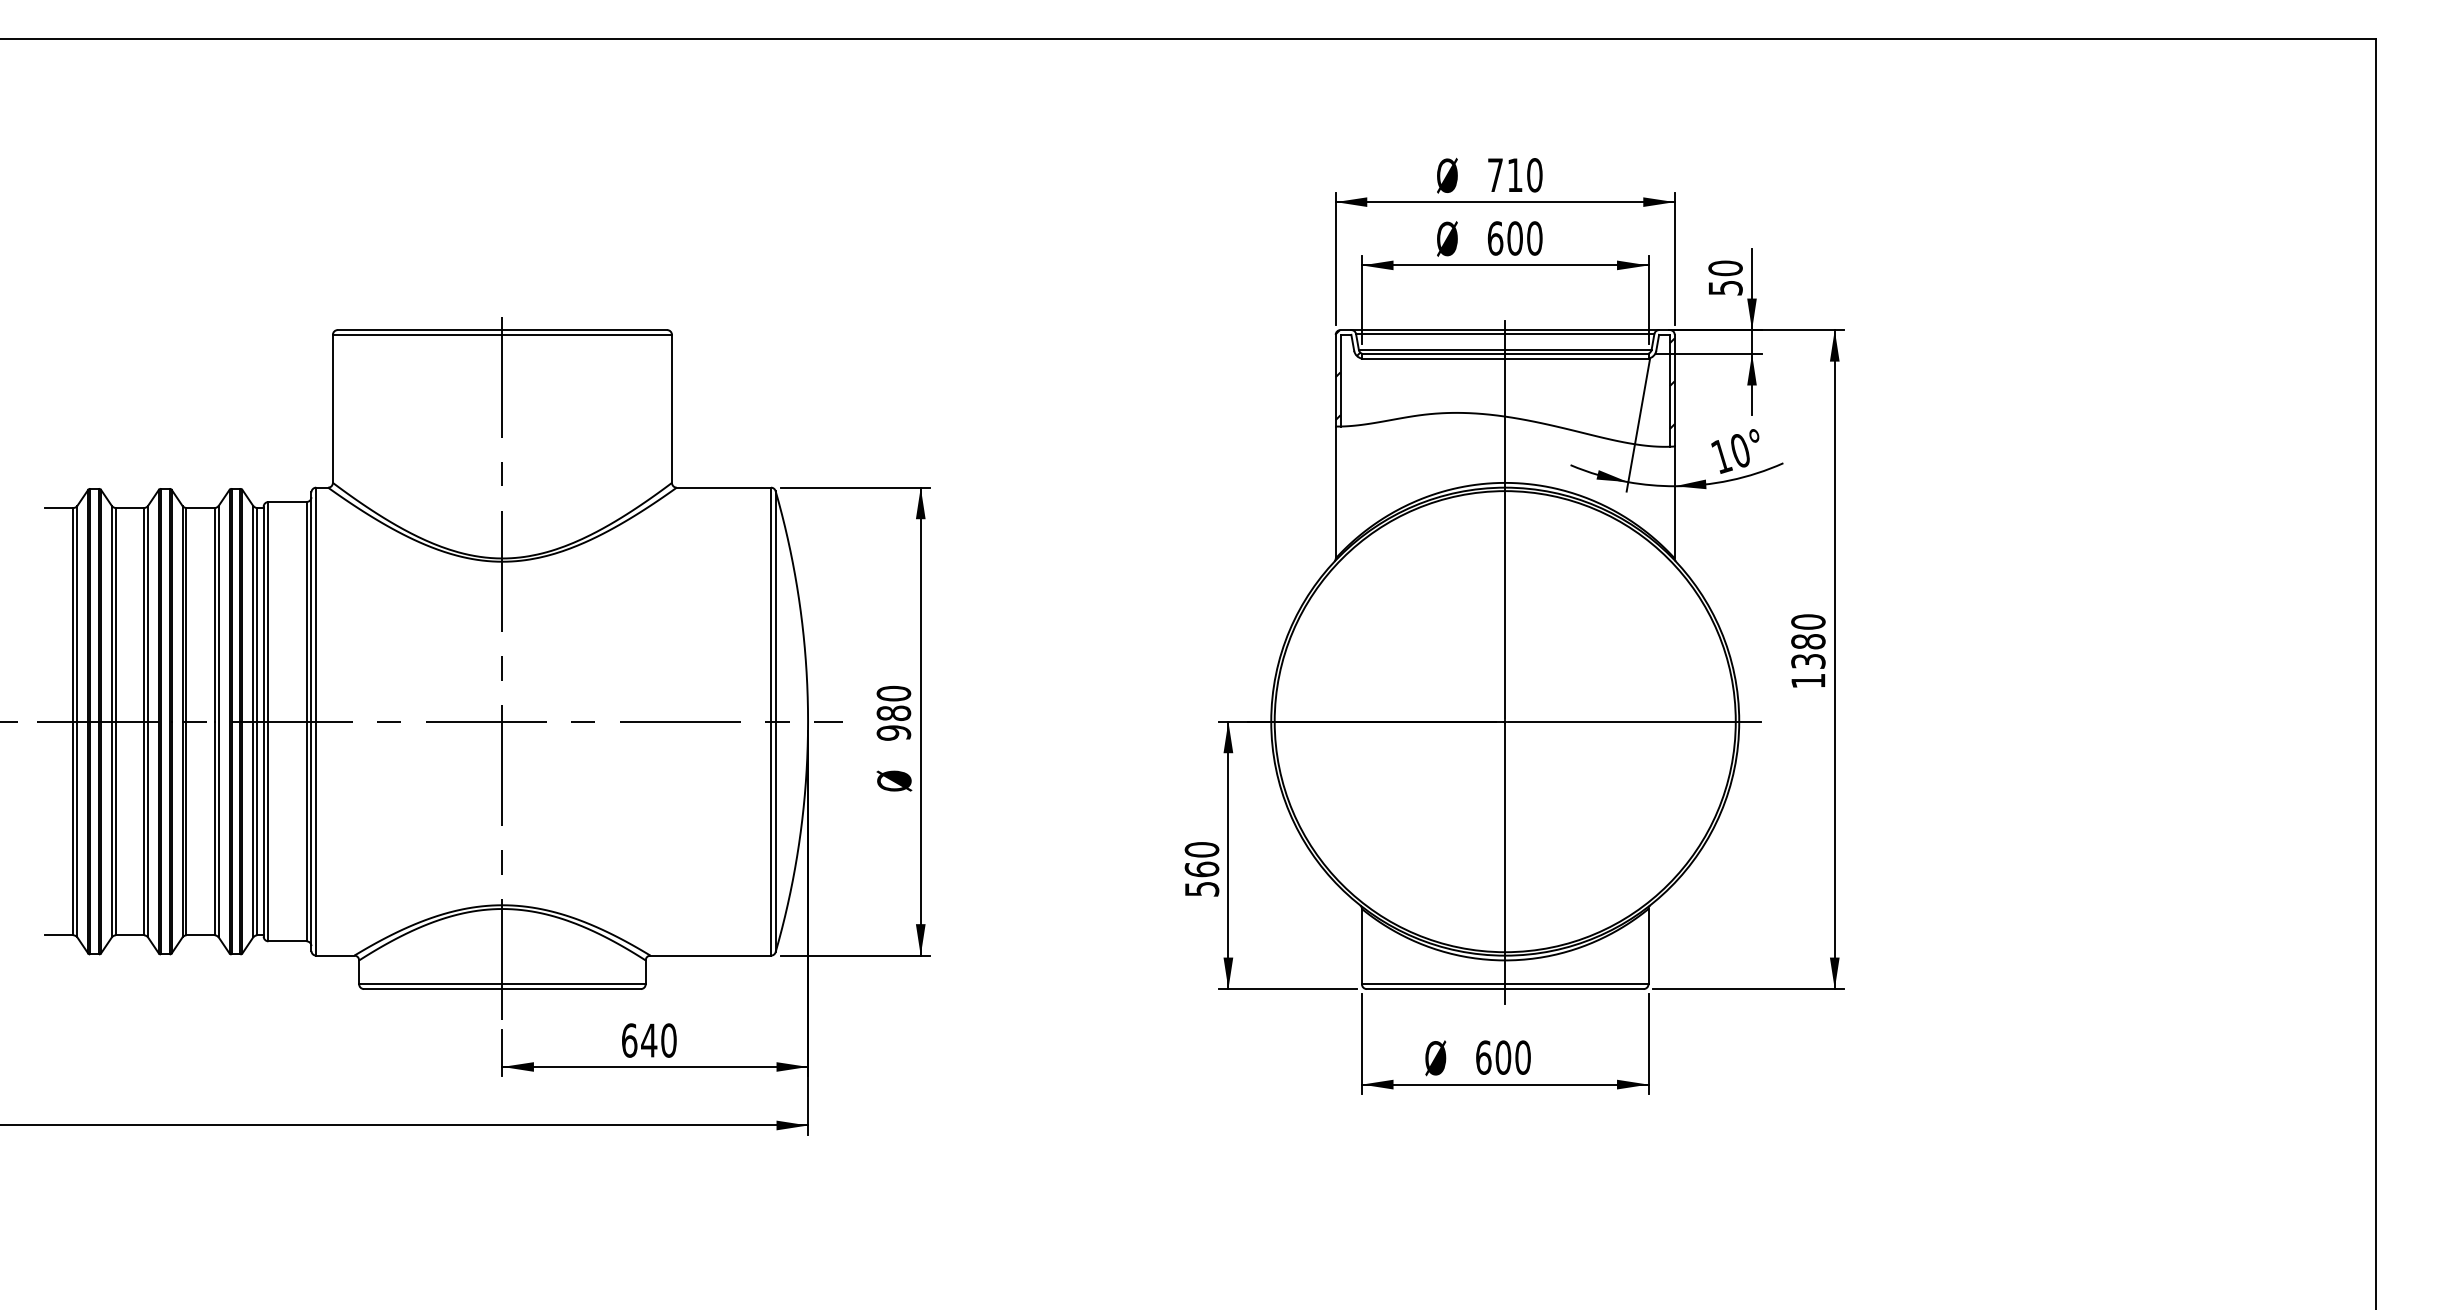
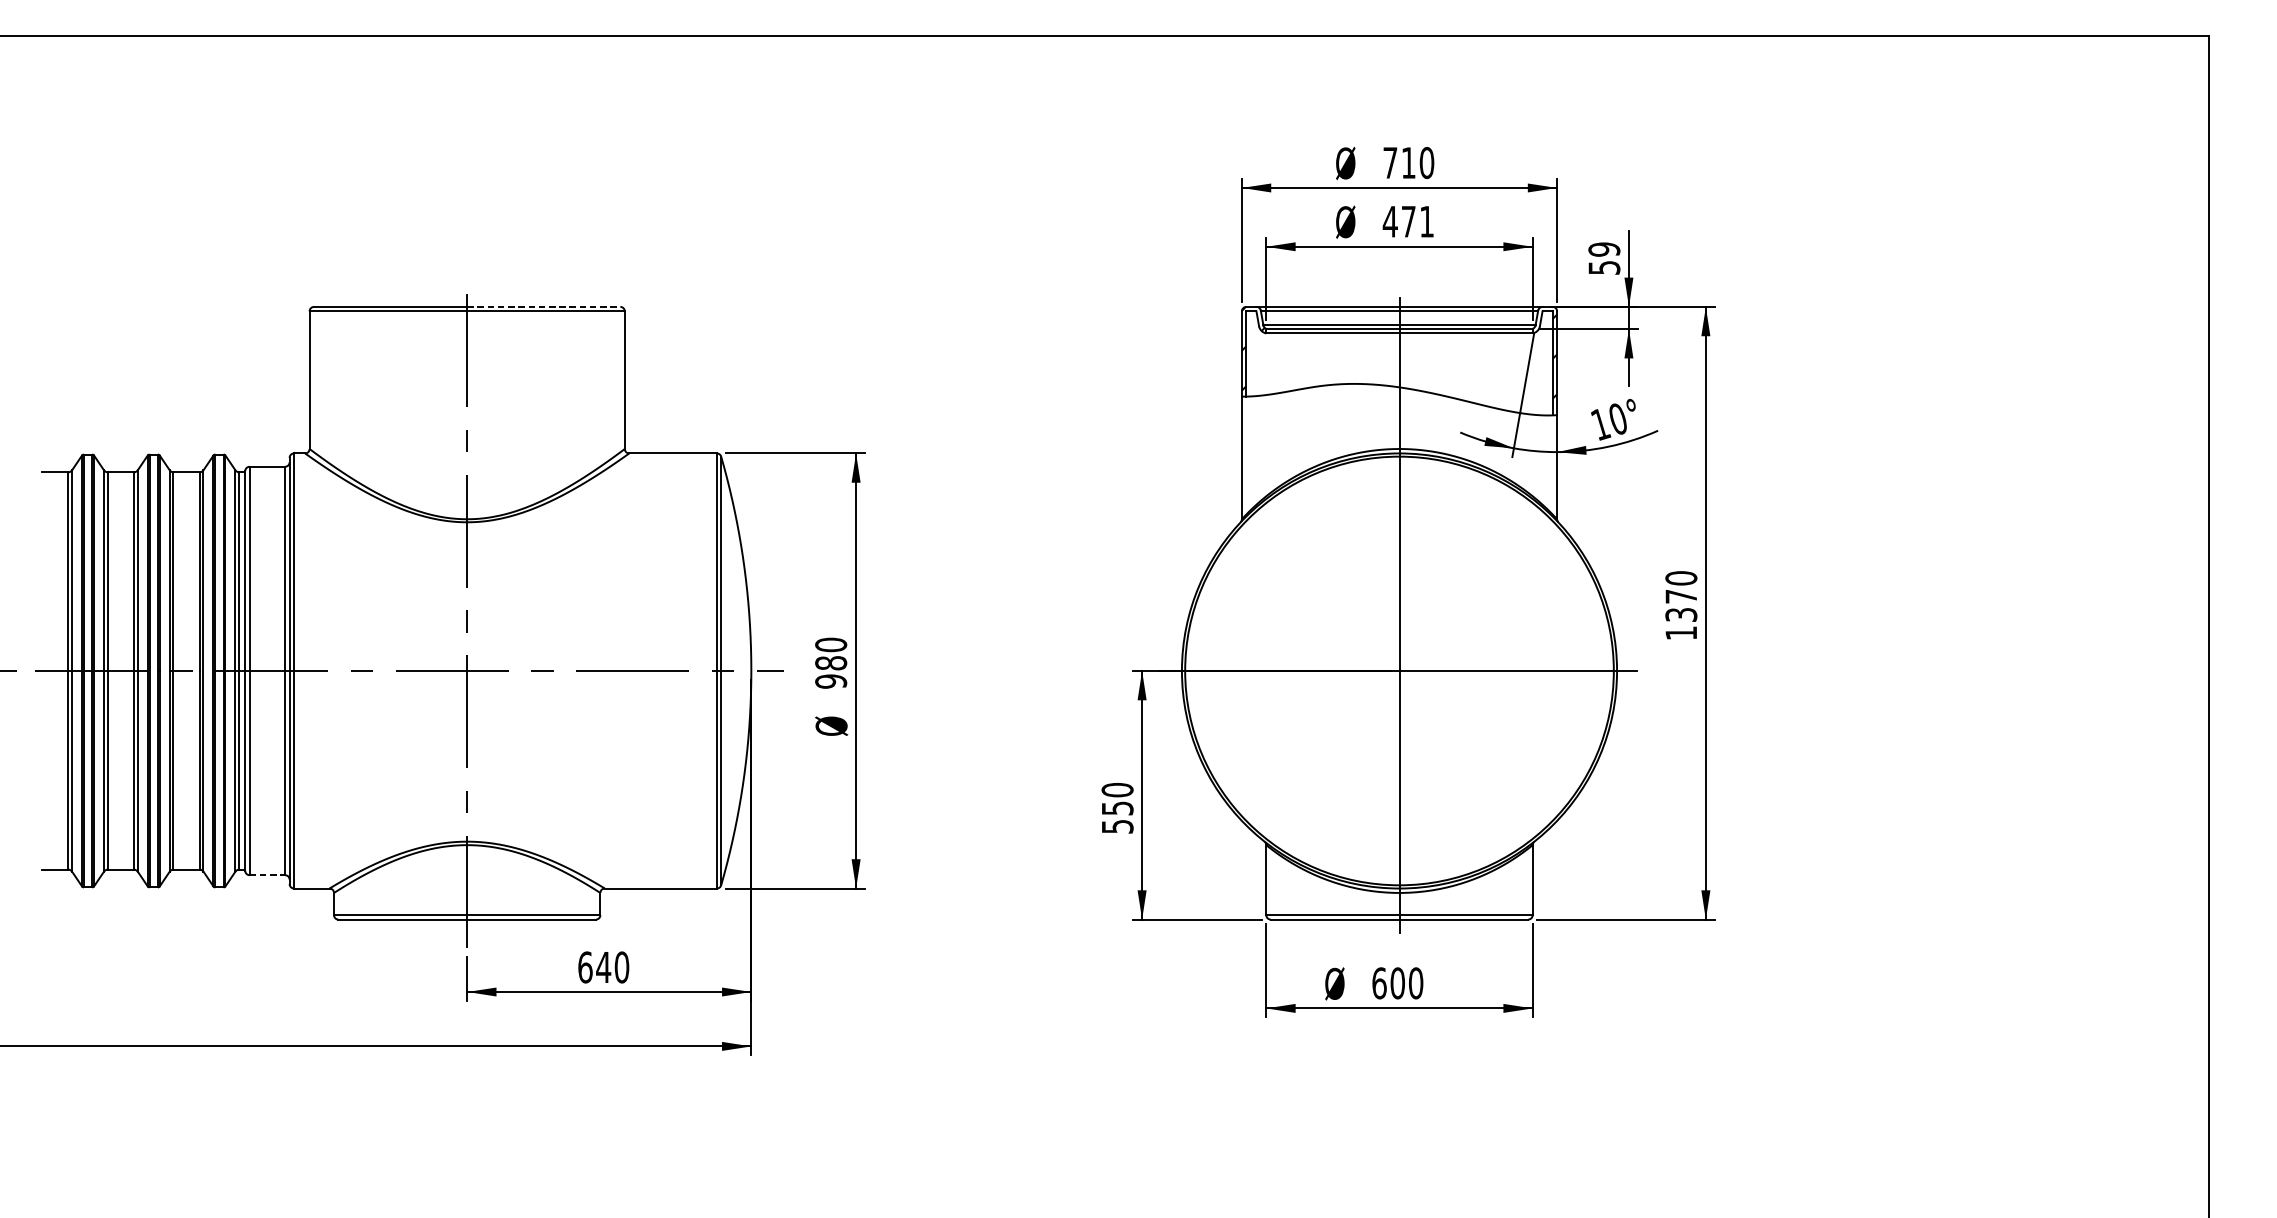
text: (1514, 238) -> (1408, 221), 600 -> 471
text: (1725, 268) -> (1604, 249), 50 -> 59
line: (585, 330) -> (544, 307), solid -> dashed
text: (1808, 641) -> (1681, 596), 1380 -> 1370
text: (1201, 869) -> (1117, 808), 560 -> 550
line: (288, 941) -> (268, 875), solid -> dashed

